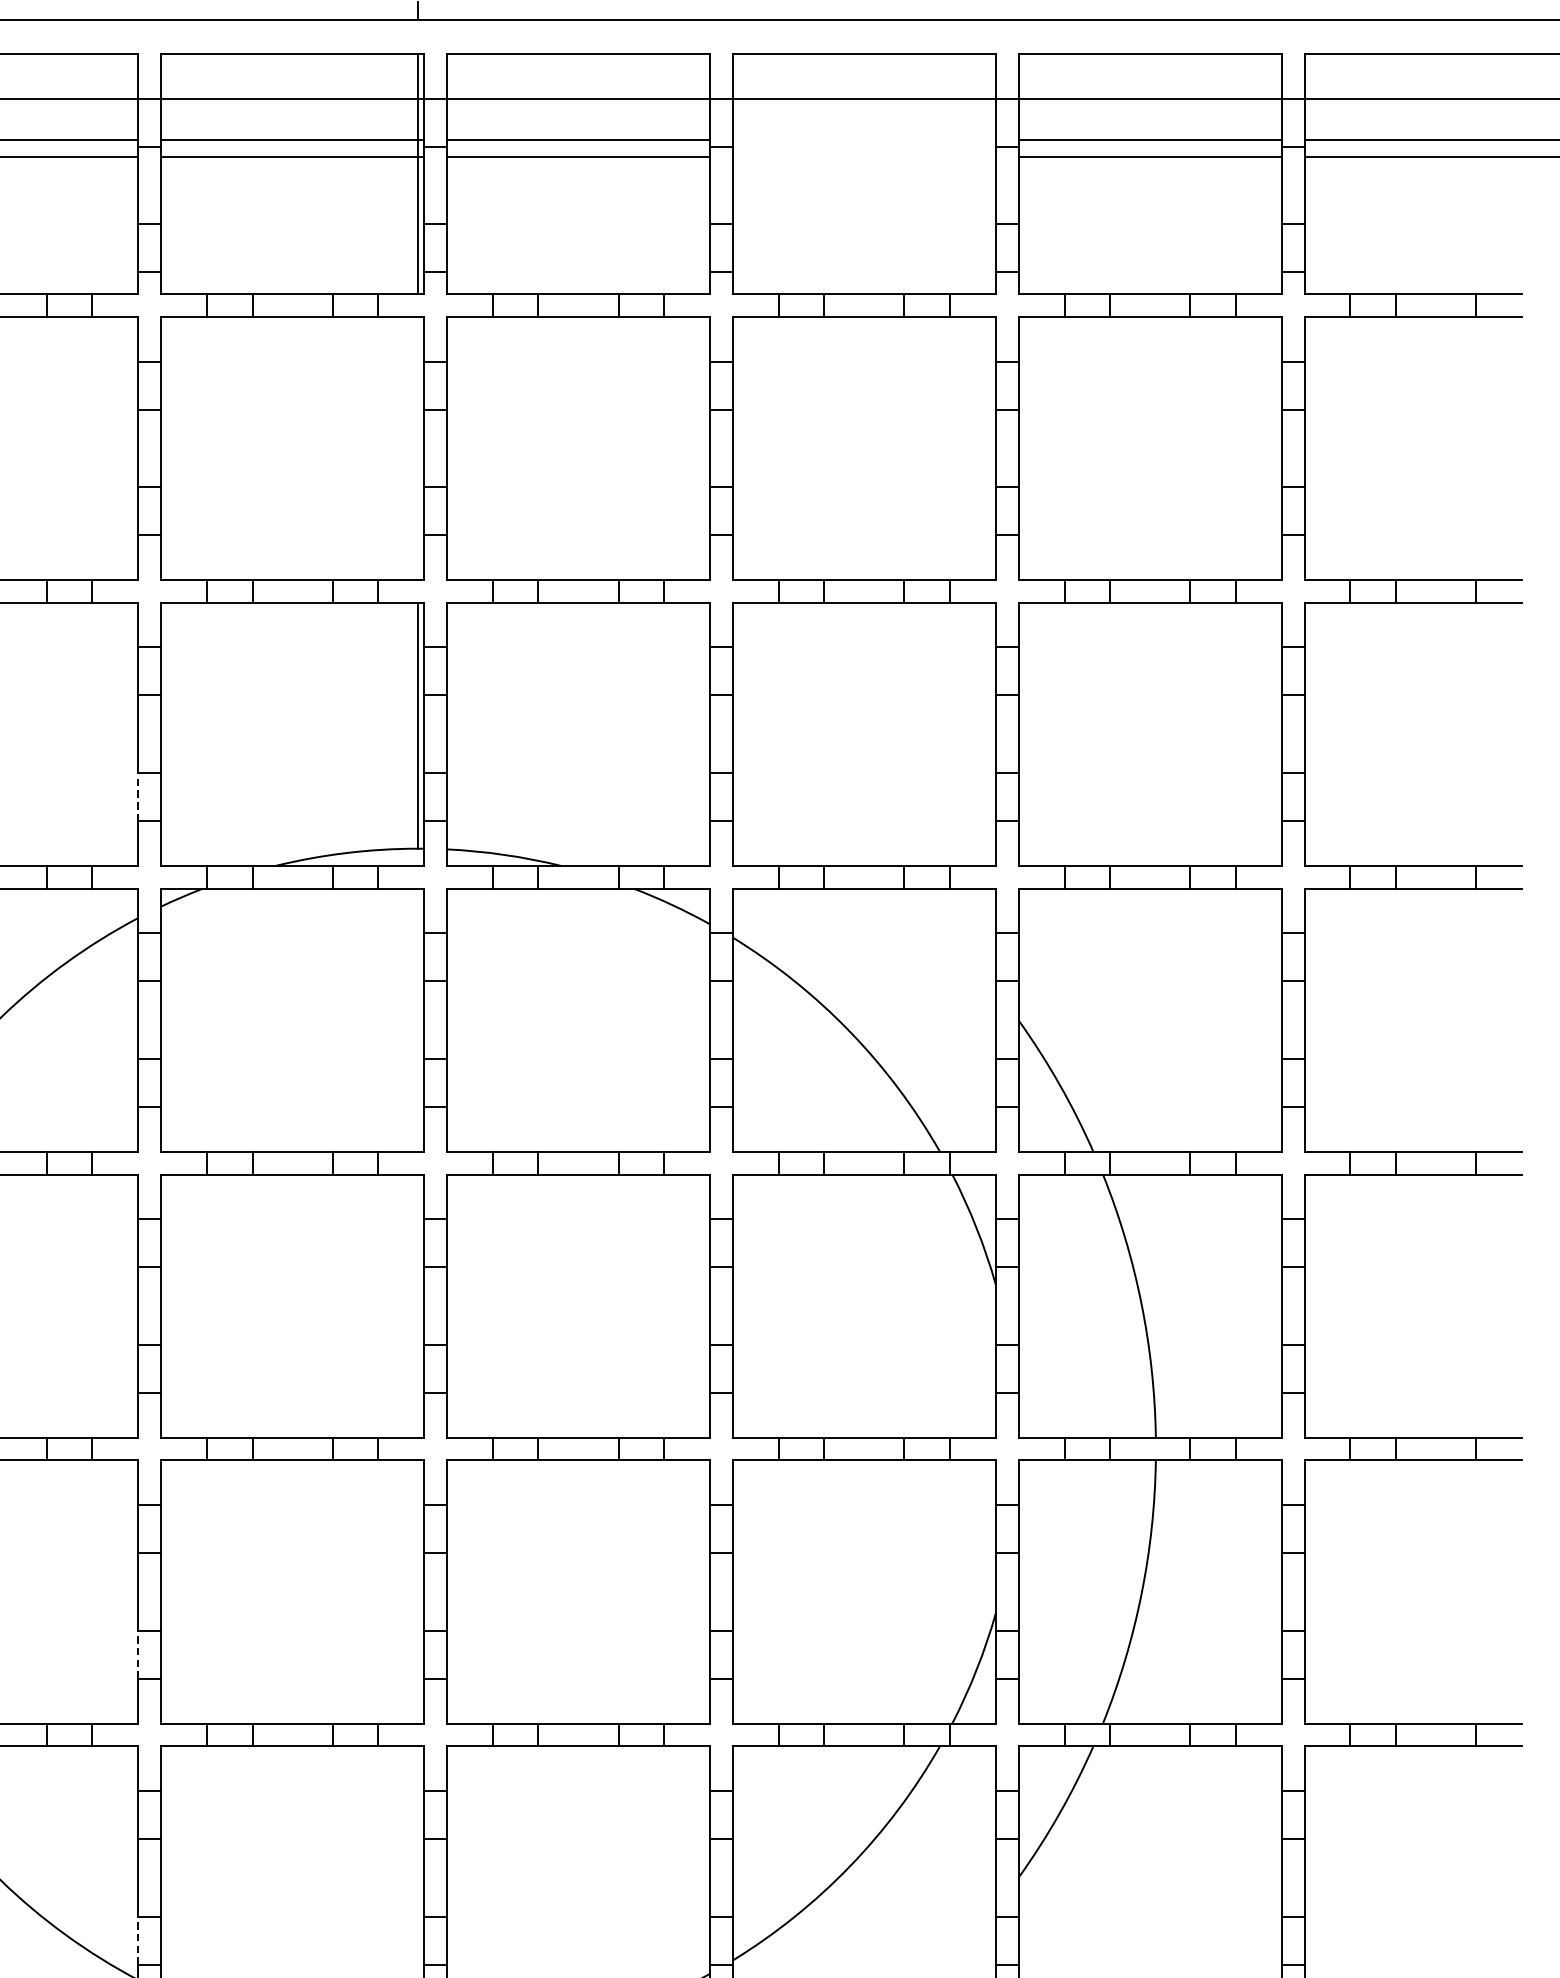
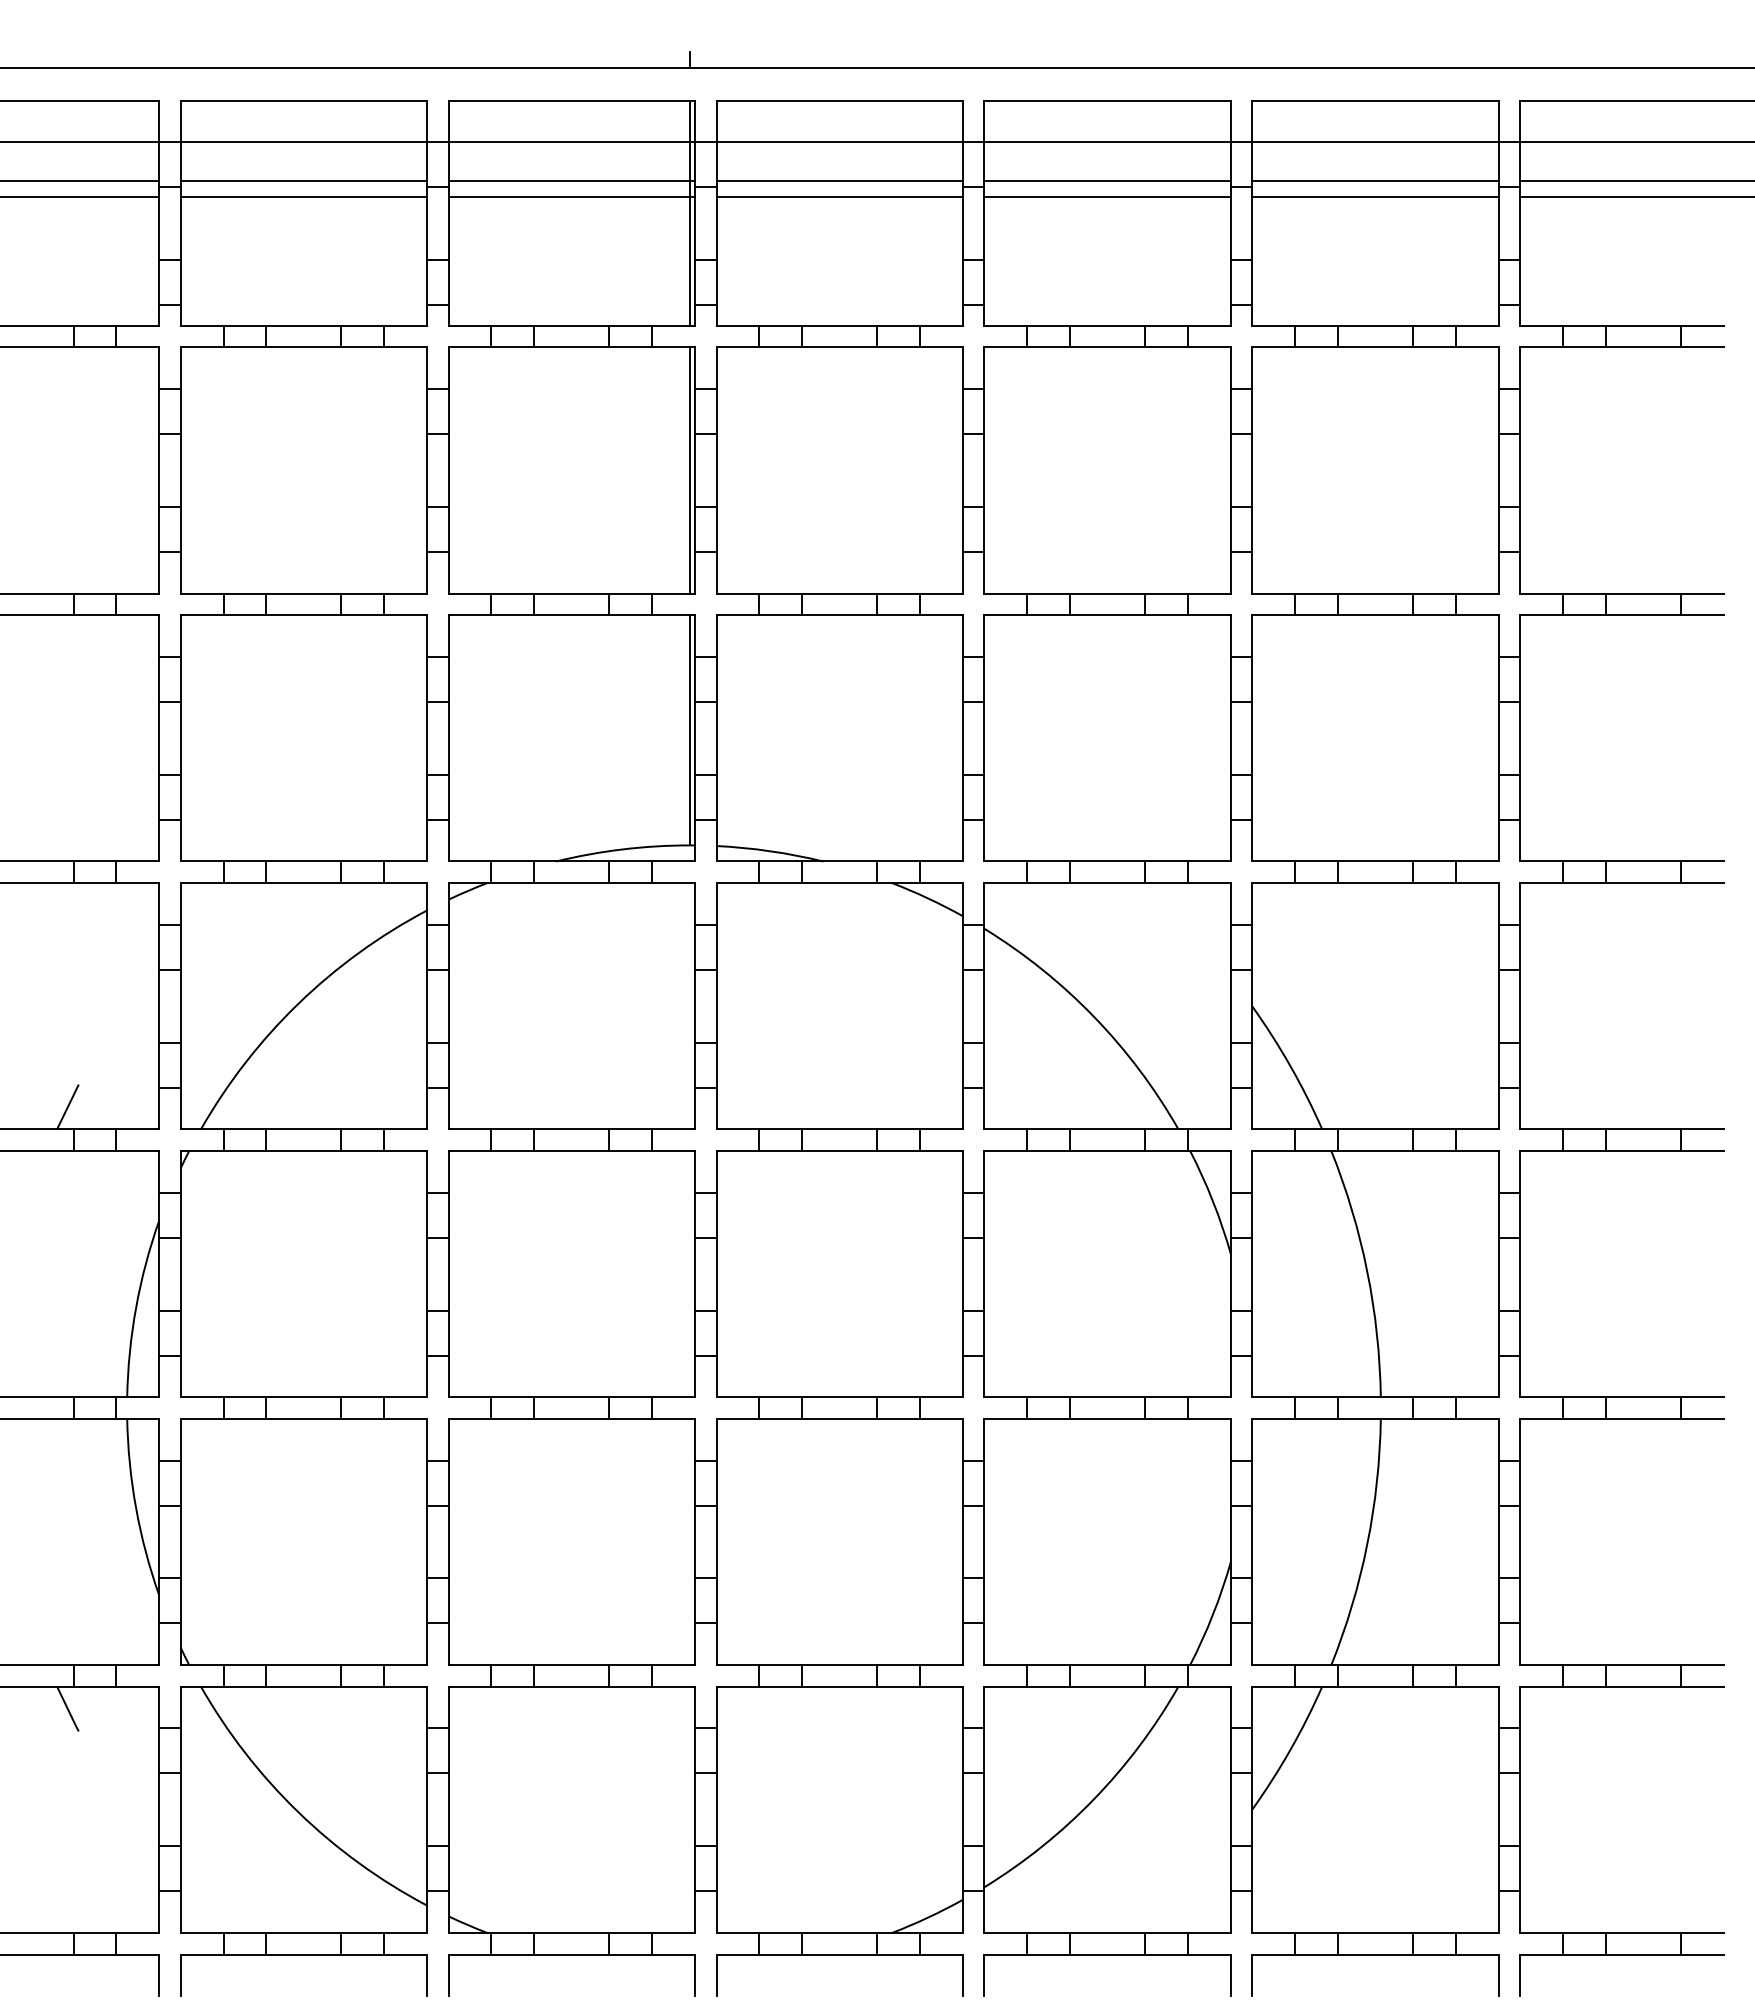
line: (864, 140) -> (1107, 181), added
line: (864, 157) -> (1107, 197), added
line: (418, 448) -> (689, 470), added
line: (138, 797) -> (427, 797), dashed -> solid
line: (138, 1654) -> (427, 1600), dashed -> solid
line: (138, 1940) -> (427, 1868), dashed -> solid

